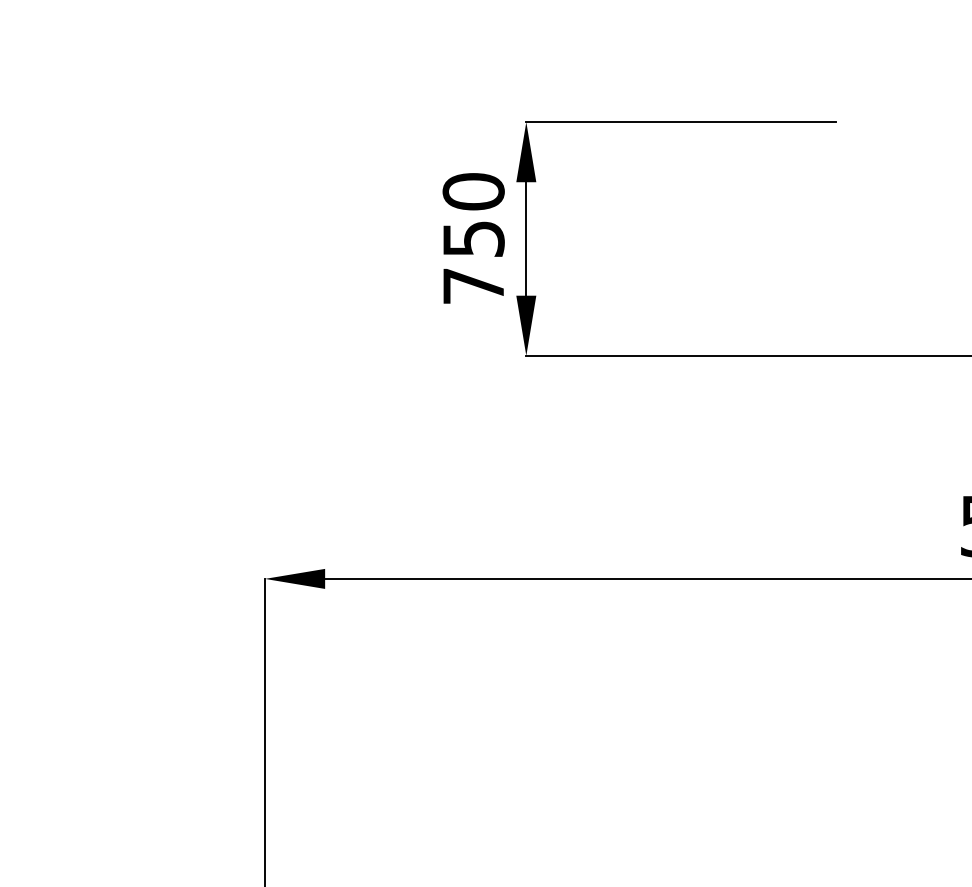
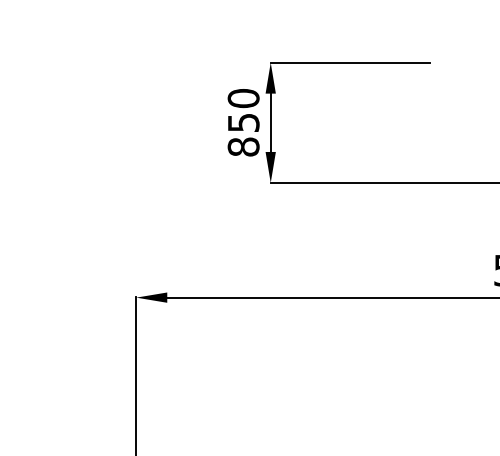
text: (473, 285) -> (243, 146), 750 -> 850

